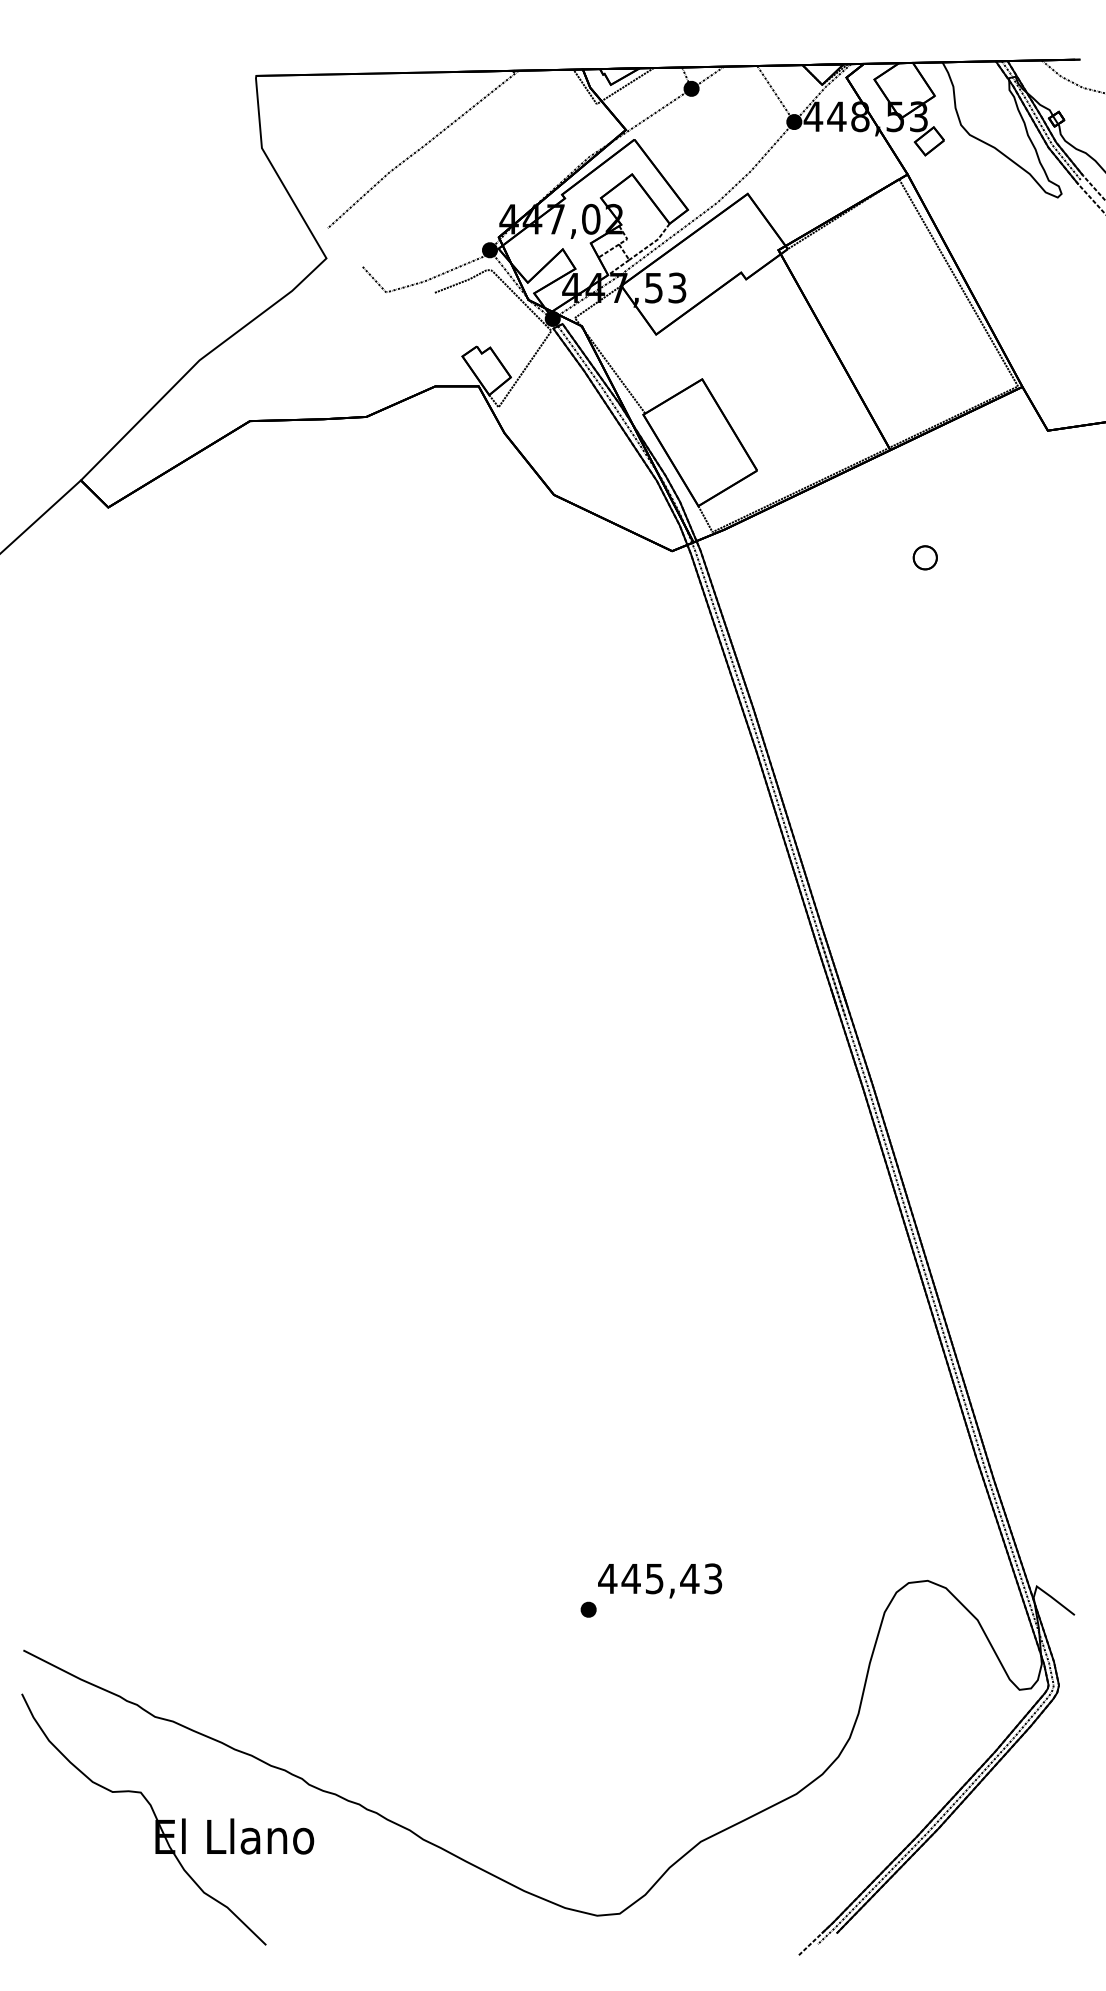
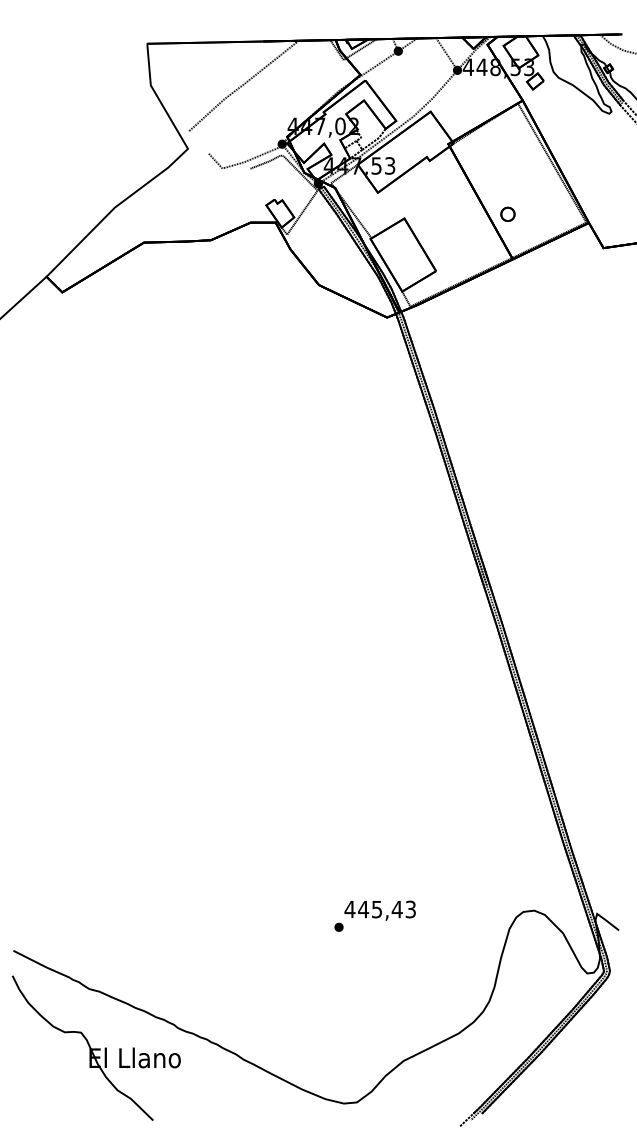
part: (924, 556) -> (507, 213), moved

